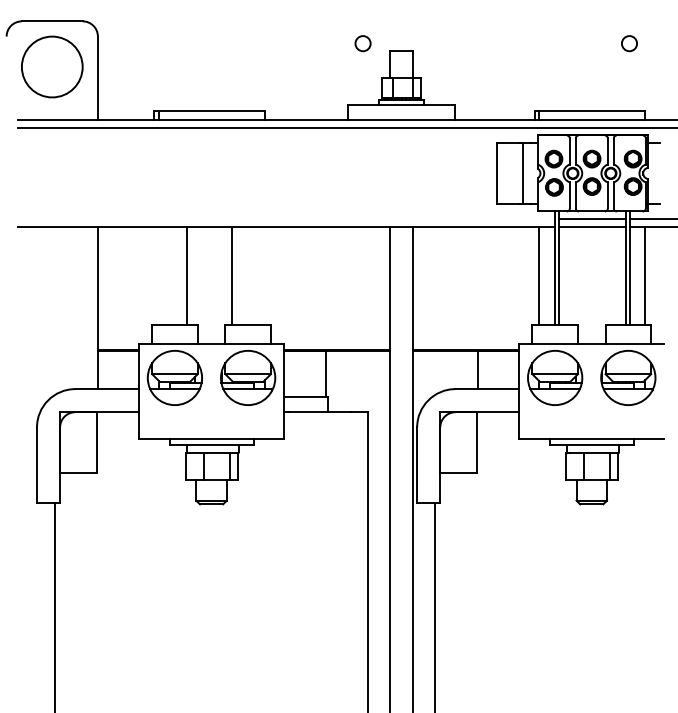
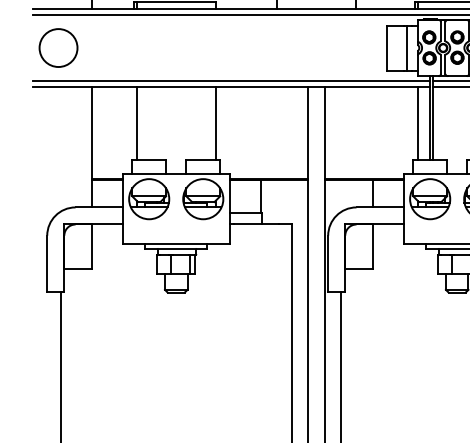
circle: (51, 172) -> (57, 47), added
line: (286, 218) -> (231, 81), added
line: (186, 275) -> (137, 123), moved
line: (232, 275) -> (216, 123), moved

